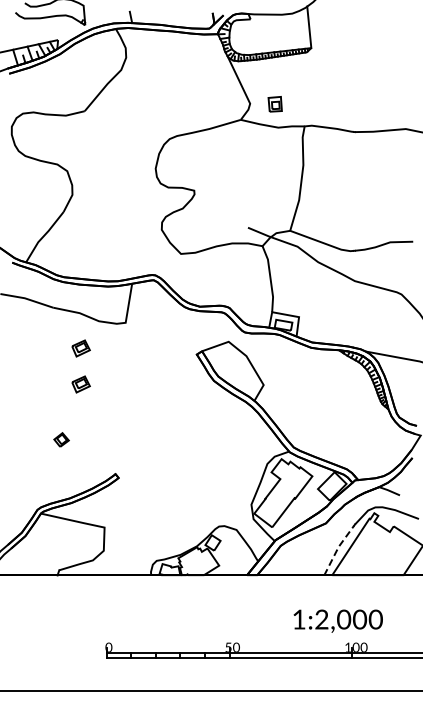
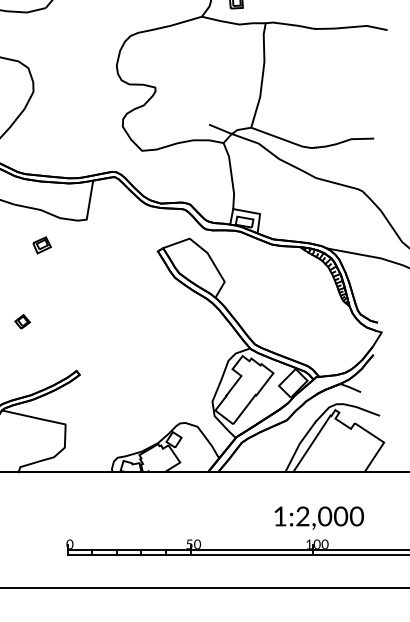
part: (80, 384) -> (41, 281), removed
part: (61, 439) -> (22, 321), moved
line: (337, 549) -> (298, 446), dashed -> solid
text: (337, 620) -> (318, 517), moved

